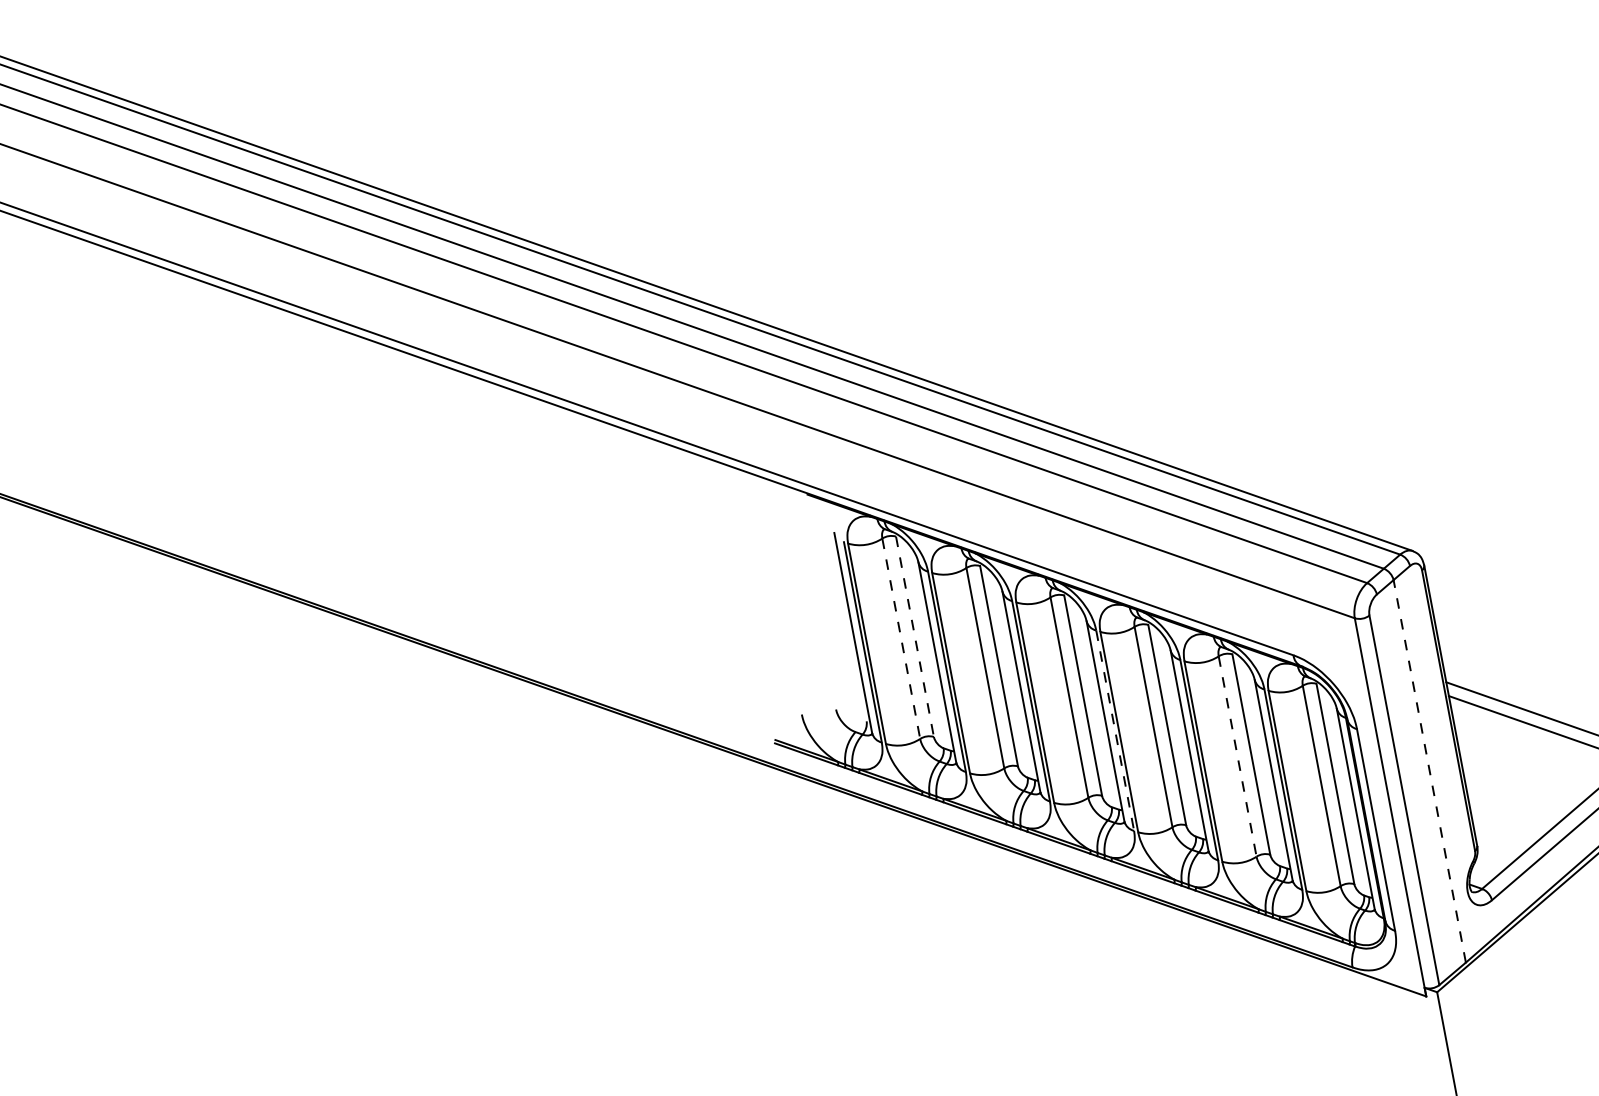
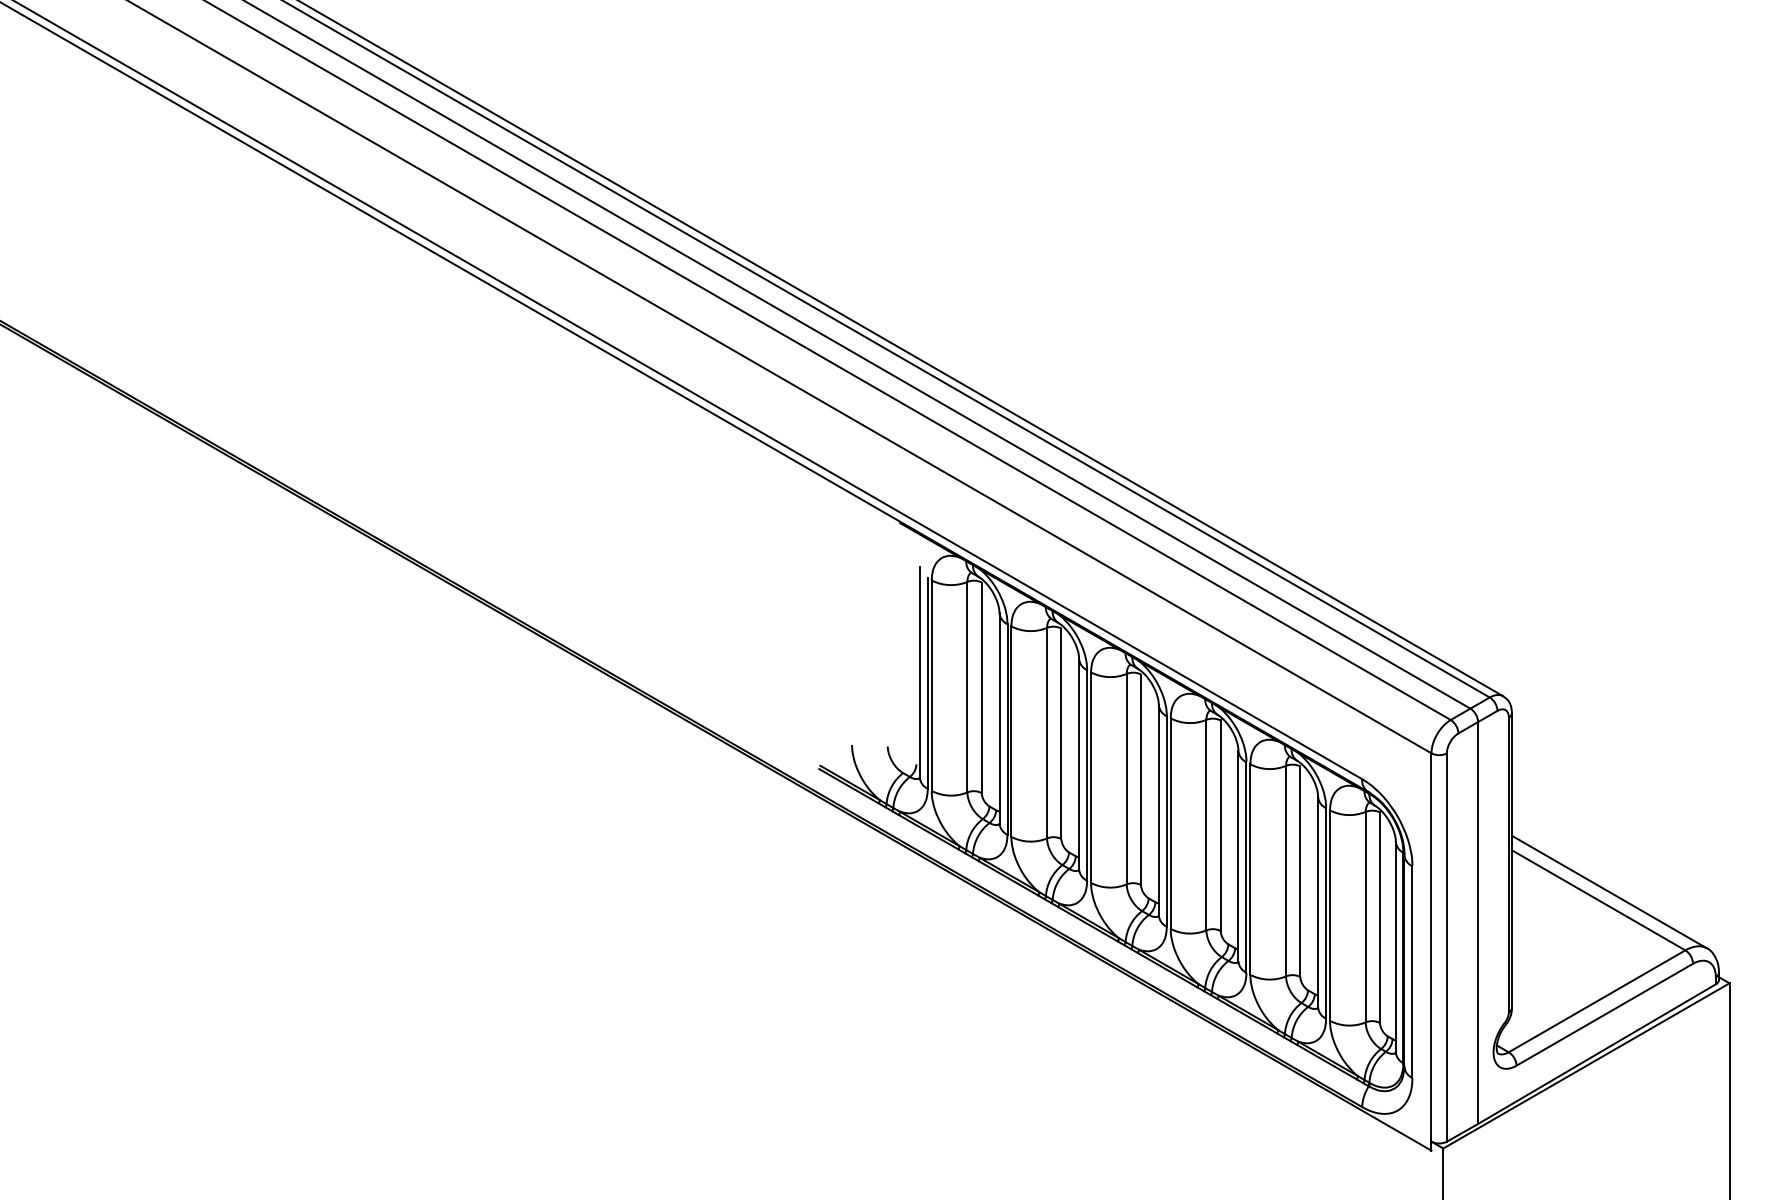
line: (914, 637) -> (981, 688), dashed -> solid
line: (901, 639) -> (967, 687), dashed -> solid
line: (1114, 730) -> (1166, 821), dashed -> solid
line: (1238, 756) -> (1286, 871), dashed -> solid
line: (1430, 771) -> (1478, 923), dashed -> solid

